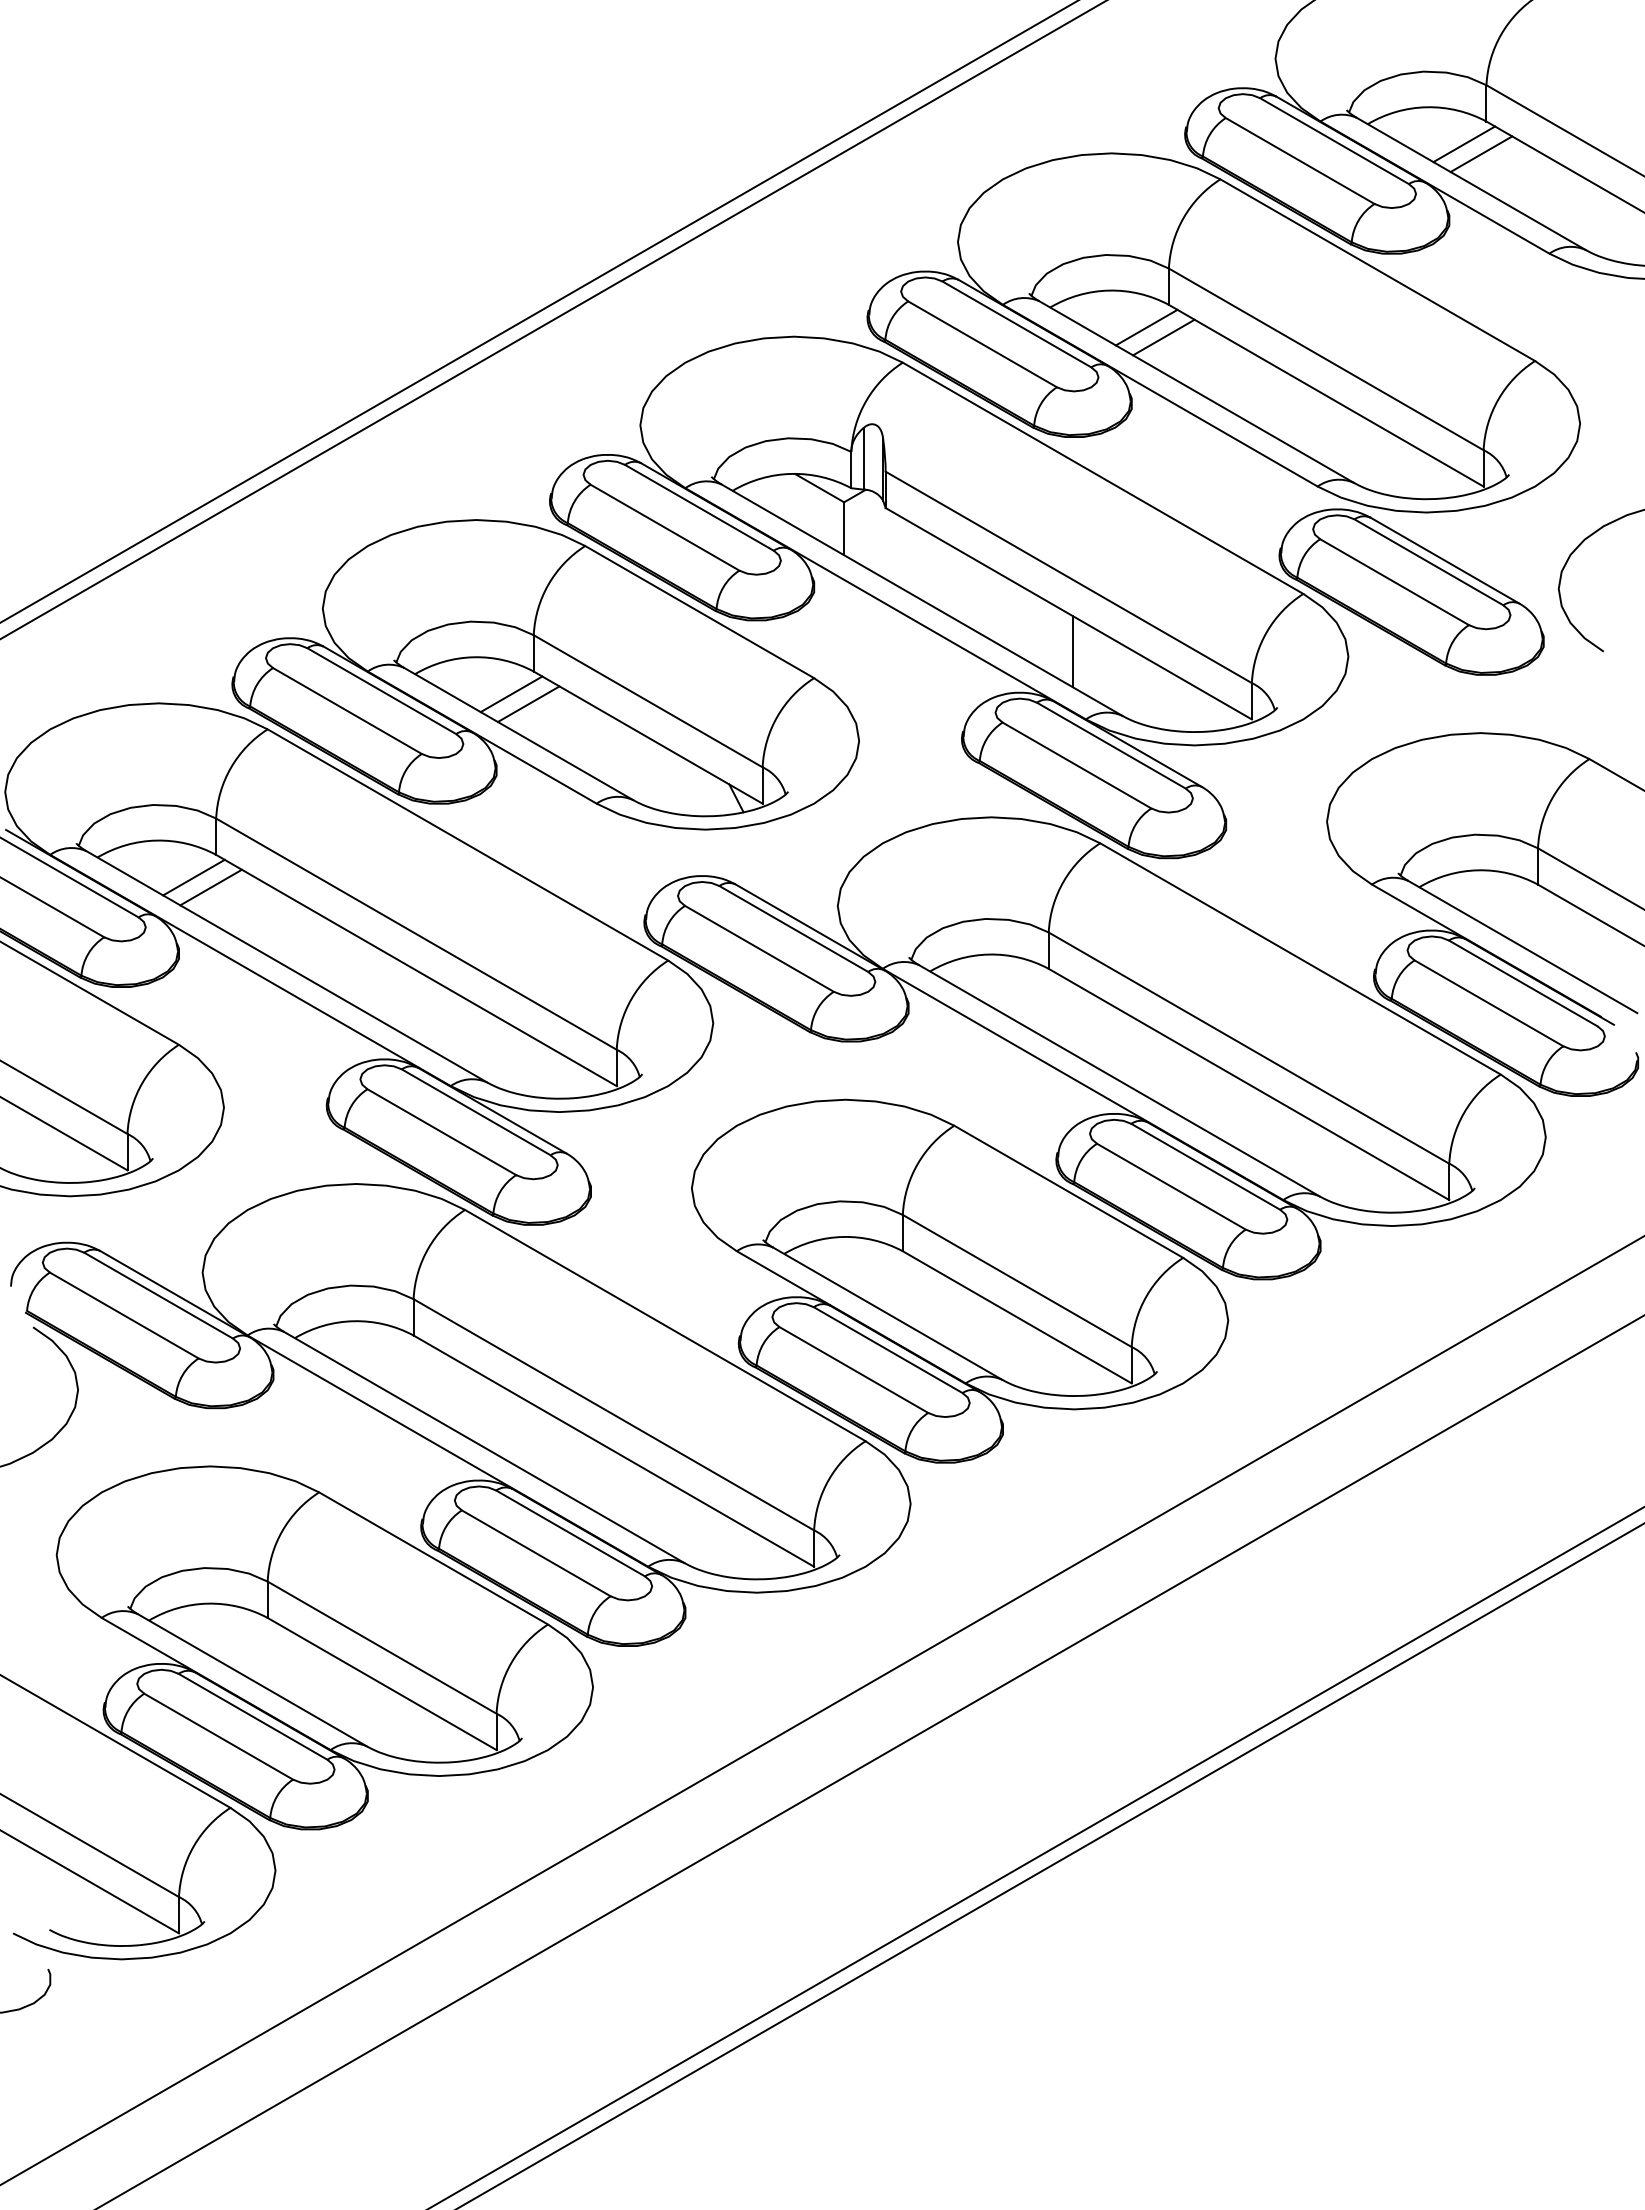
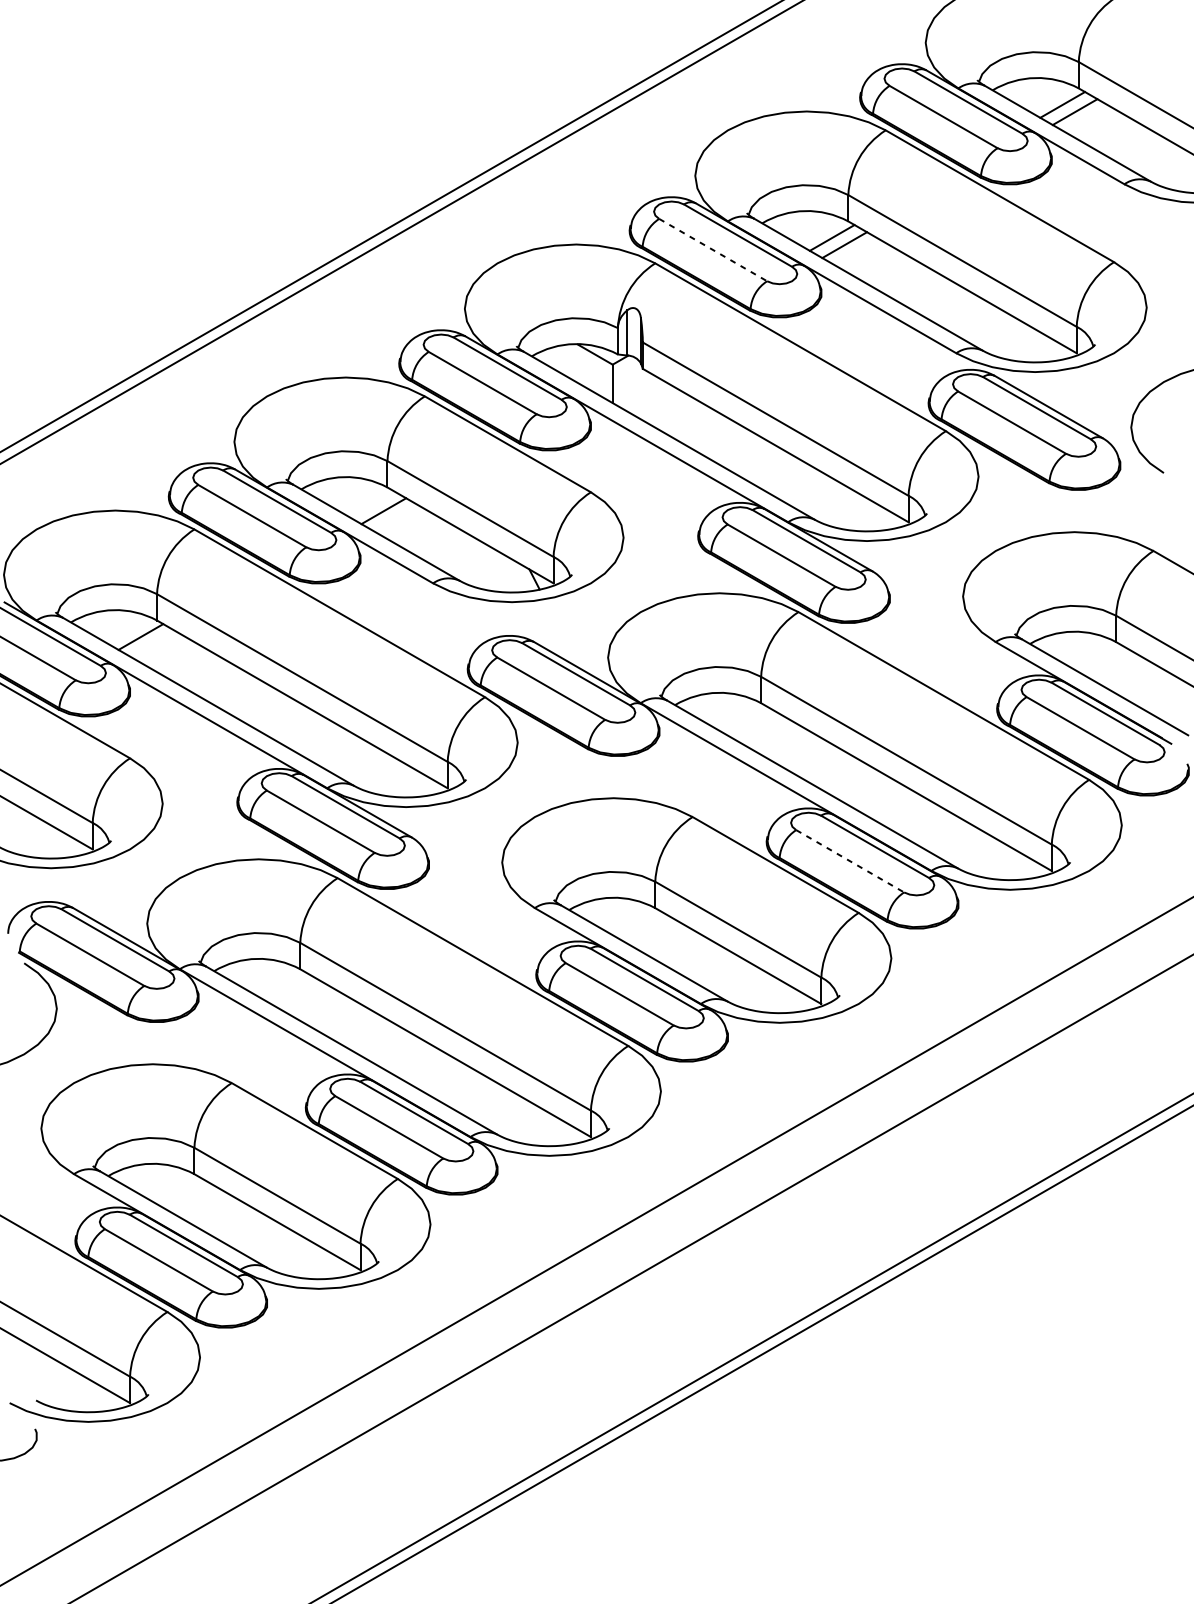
line: (982, 344) -> (713, 250), solid -> dashed
line: (1073, 651) -> (779, 472), removed
line: (511, 694) -> (371, 504), removed
line: (210, 887) -> (152, 644), removed
line: (1171, 1186) -> (850, 861), solid -> dashed

